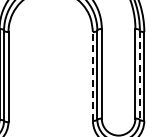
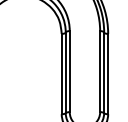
line: (92, 75) -> (61, 73), dashed -> solid
line: (139, 75) -> (103, 73), dashed -> solid

